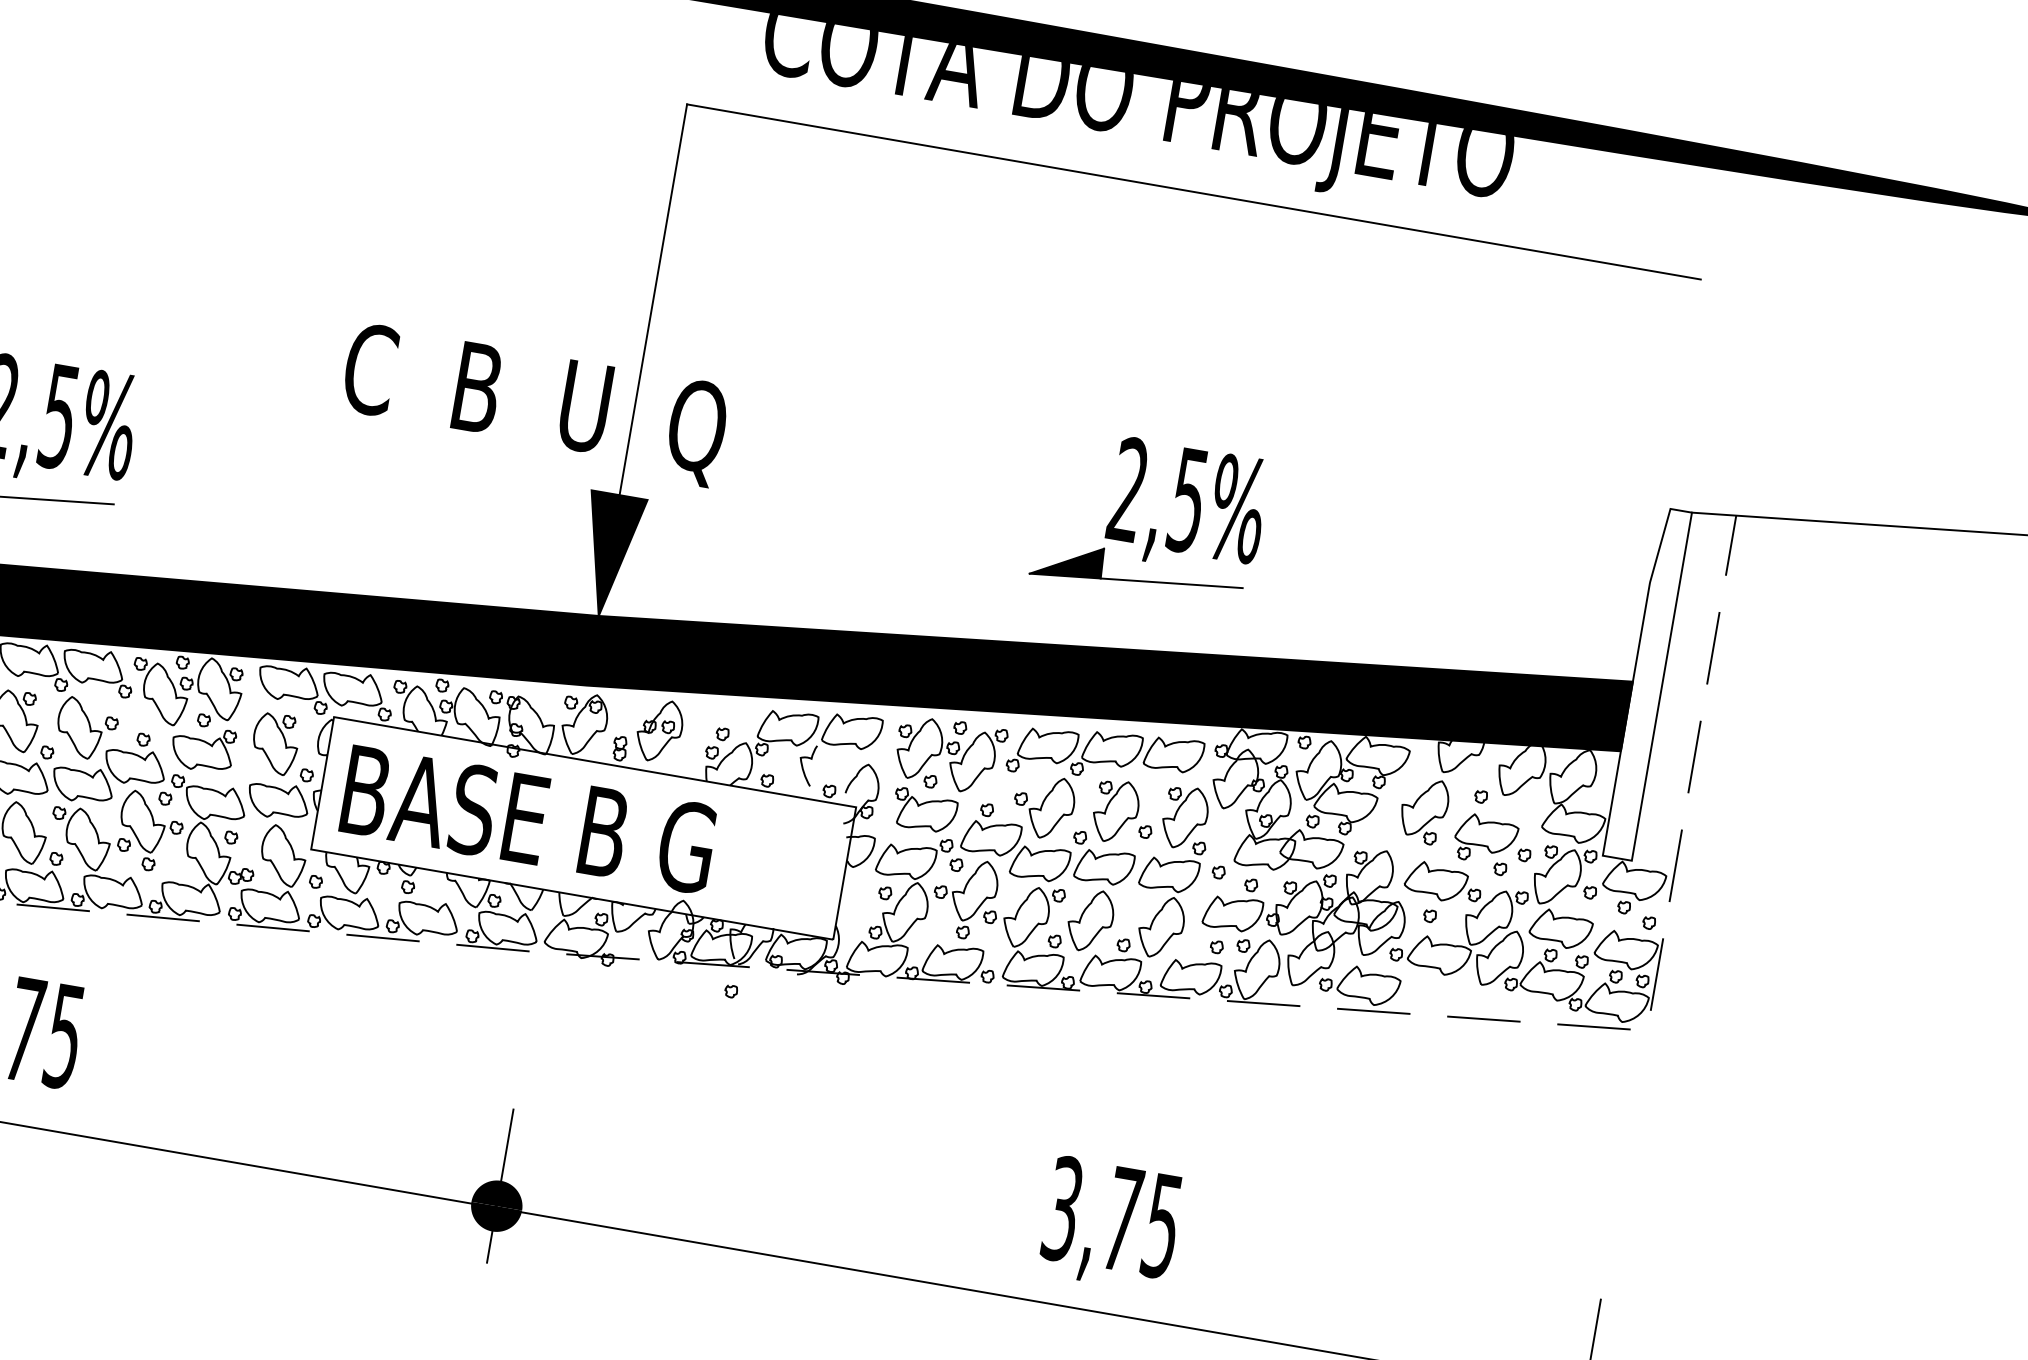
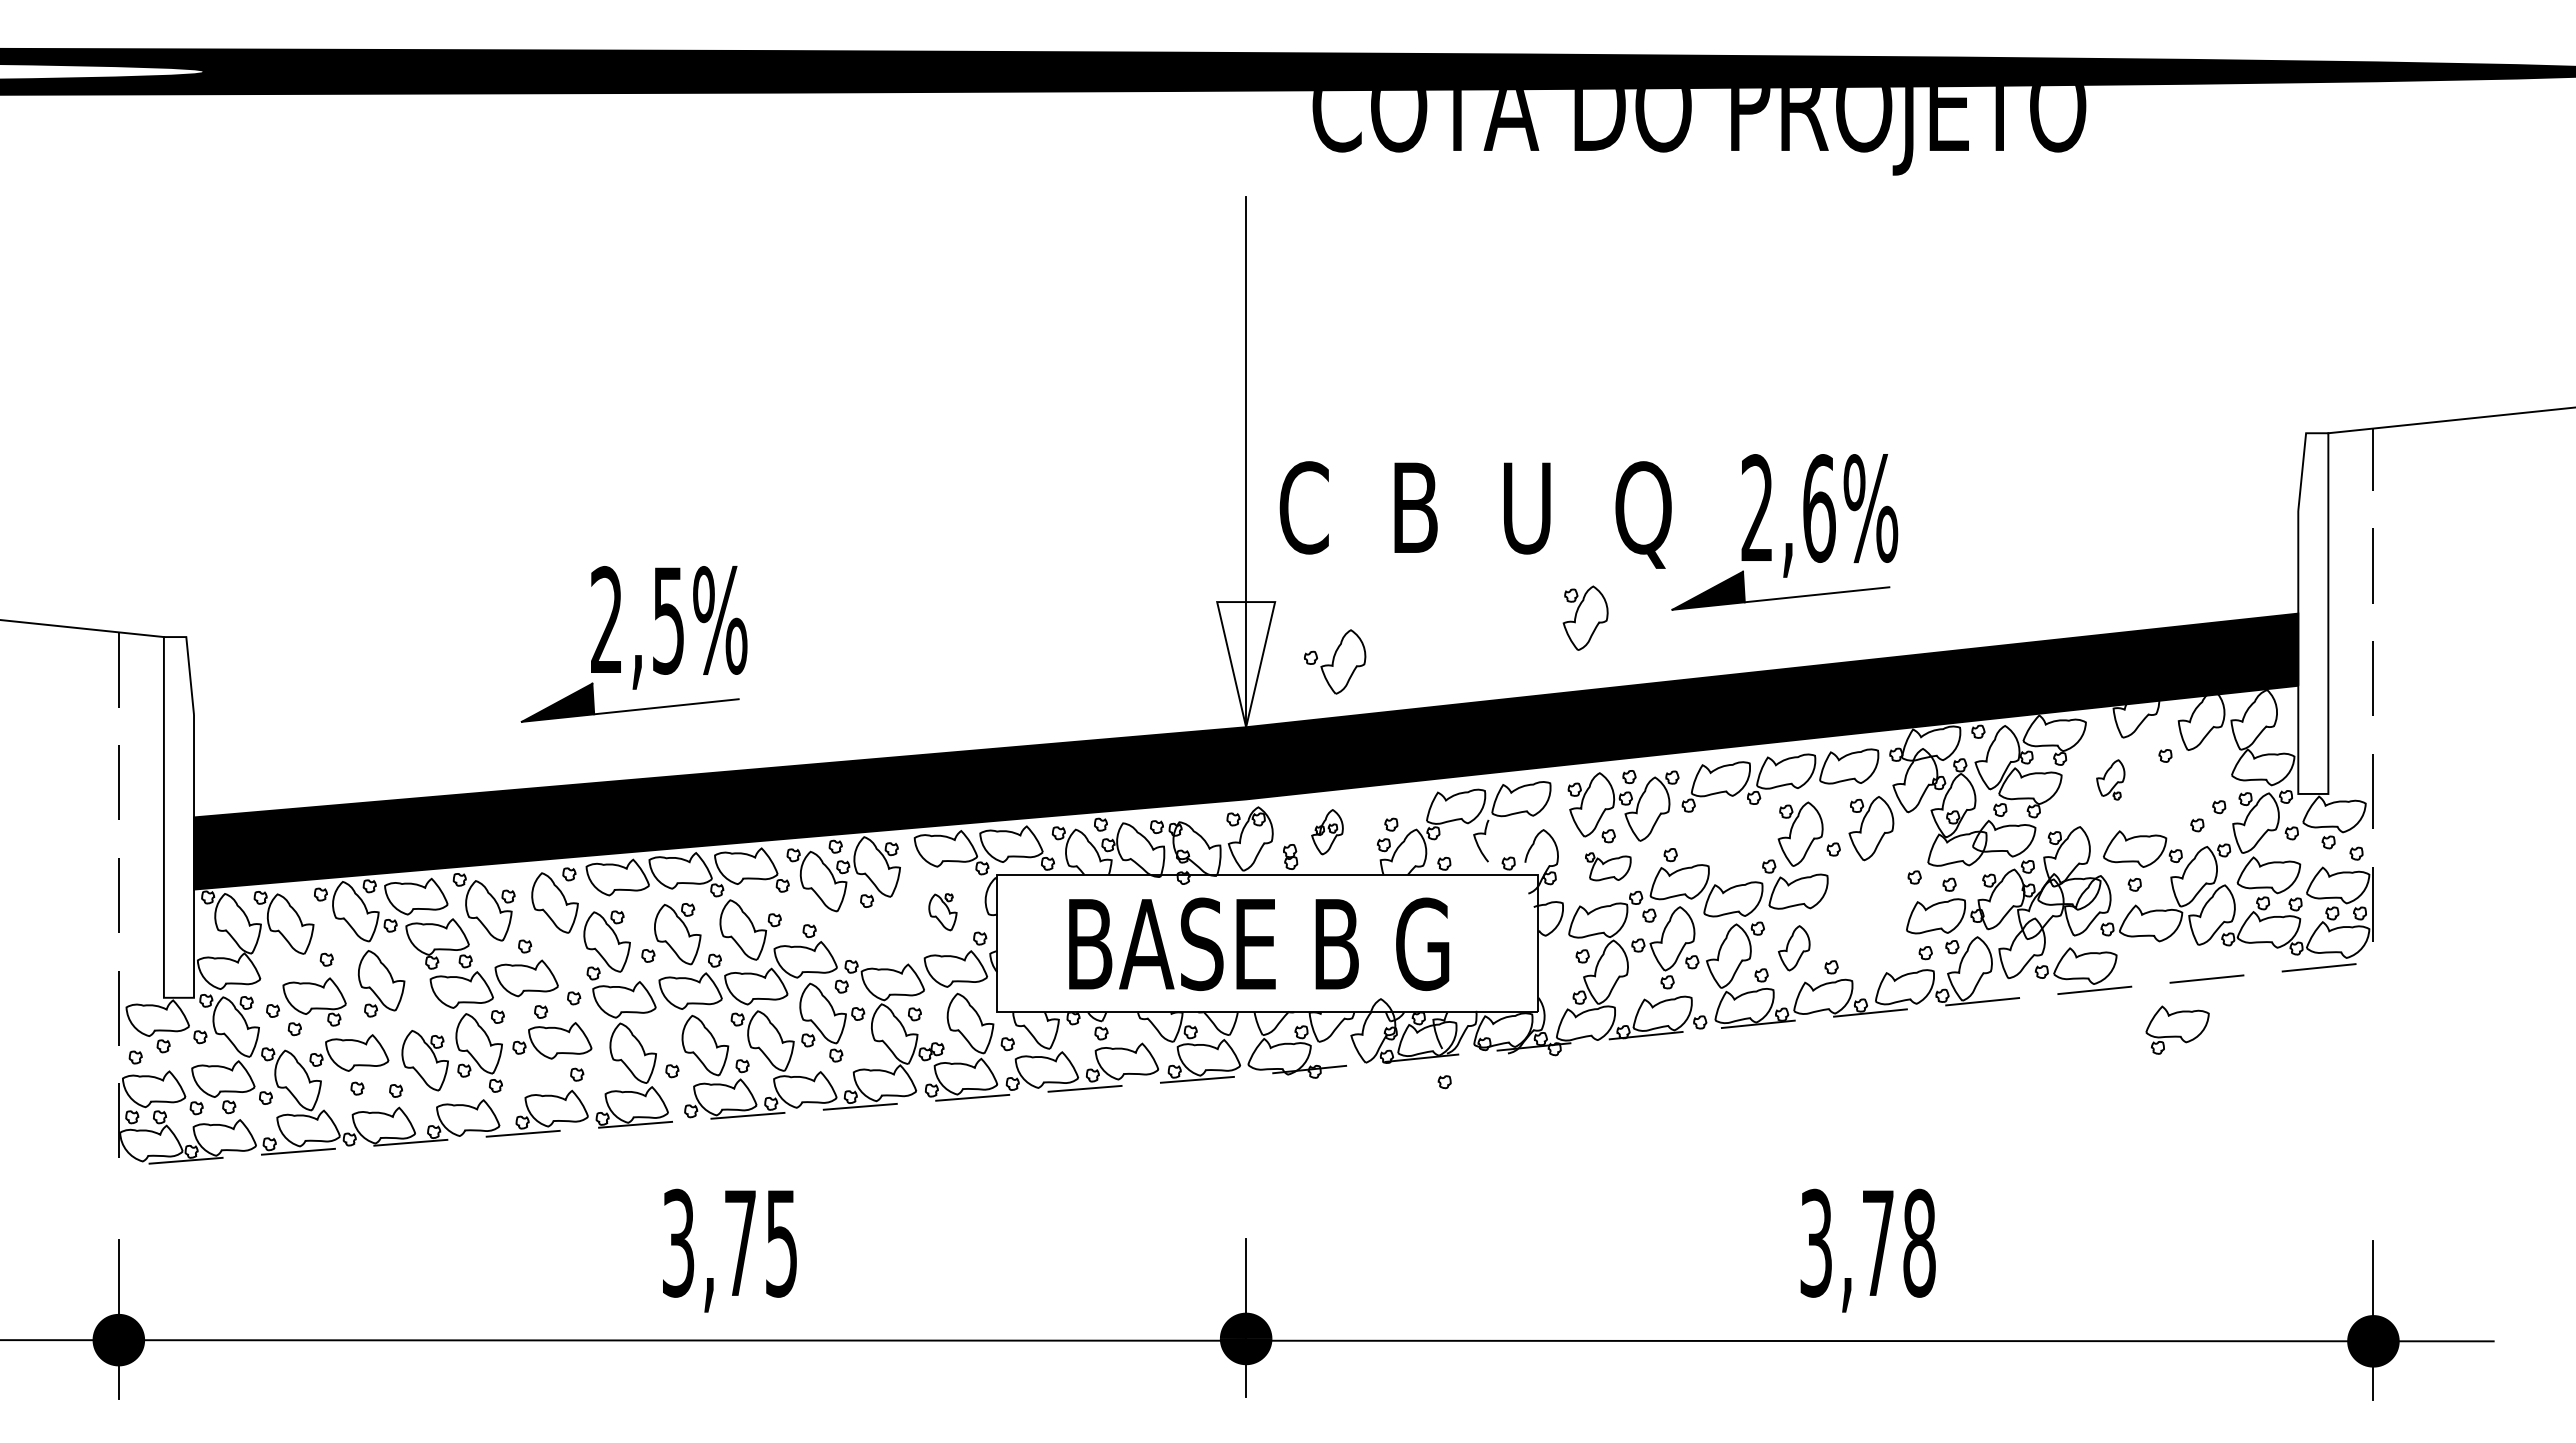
line: (1193, 192) -> (1771, 197), removed
text: (534, 404) -> (1475, 514), moved
text: (1188, 500) -> (1819, 508), 2,5% -> 2,6%
fill: (609, 555) -> (1246, 664), removed
part: (944, 566) -> (1585, 617), added
part: (659, 730) -> (1327, 831), size x0.7
part: (274, 744) -> (942, 912), size x0.6
part: (202, 748) -> (870, 929), removed
part: (1044, 806) -> (1335, 661), moved
part: (925, 810) -> (1608, 866), size x0.7
part: (1424, 810) -> (2110, 779), size x0.6
text: (529, 819) -> (1259, 944), moved
part: (1485, 838) -> (2177, 1029), moved
part: (1166, 898) -> (1866, 912), removed
part: (1091, 919) -> (1794, 947), size x0.7
text: (1162, 1225) -> (1919, 1242), 3,75 -> 3,78

